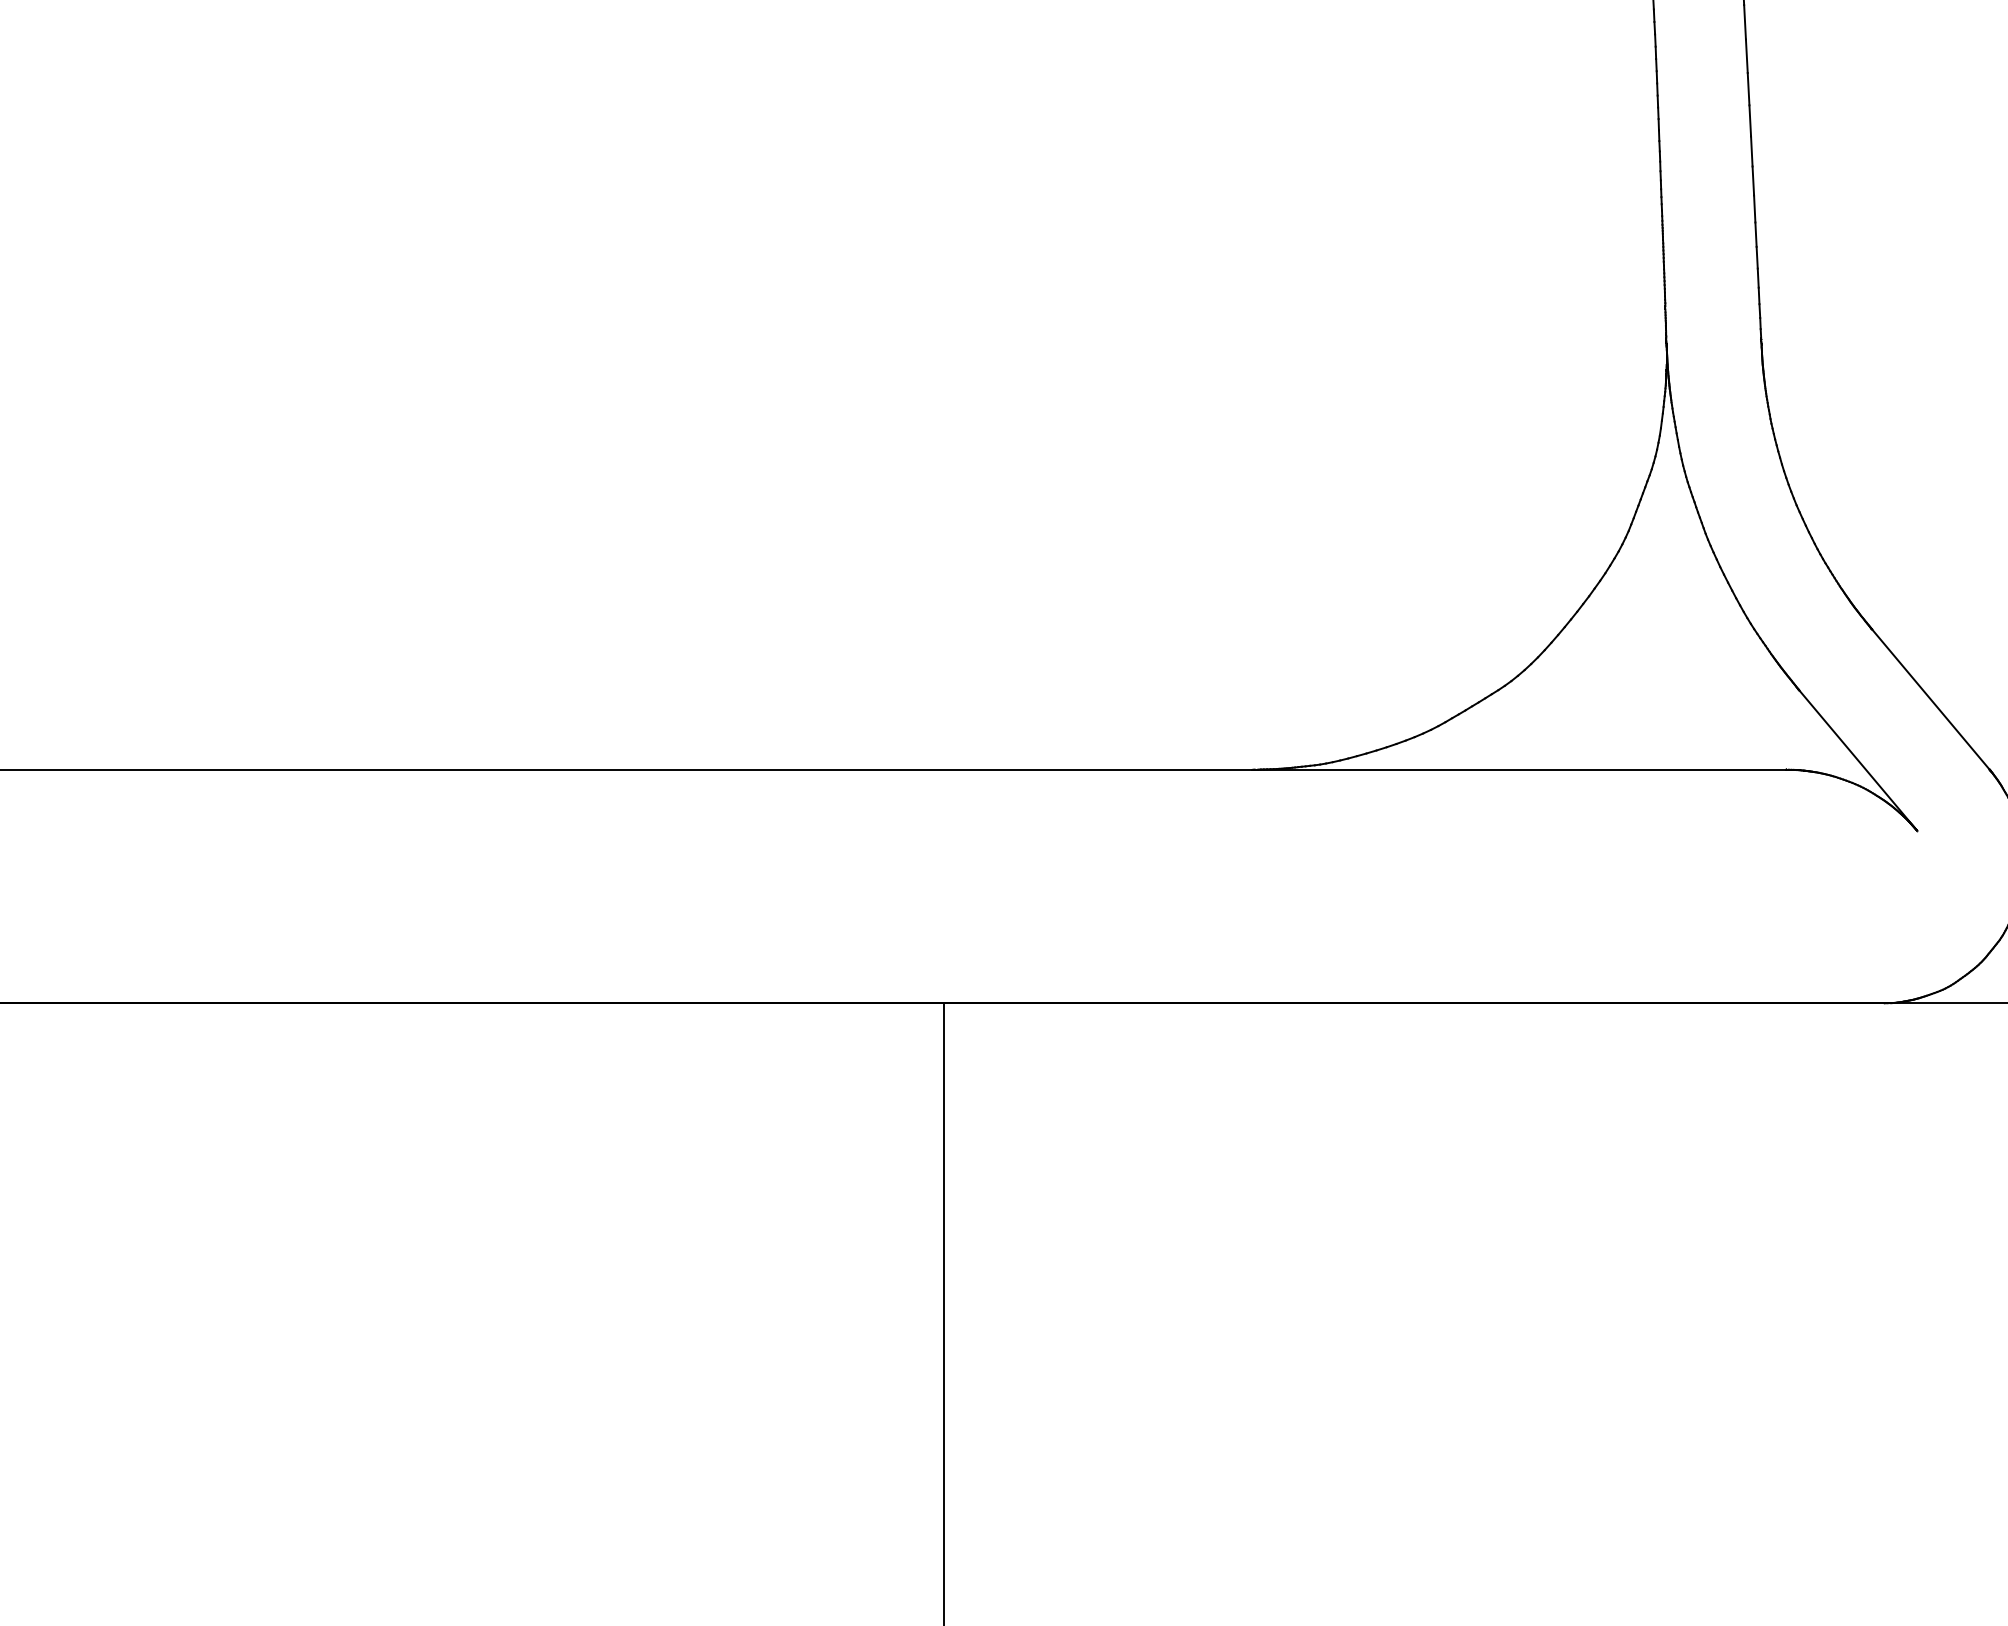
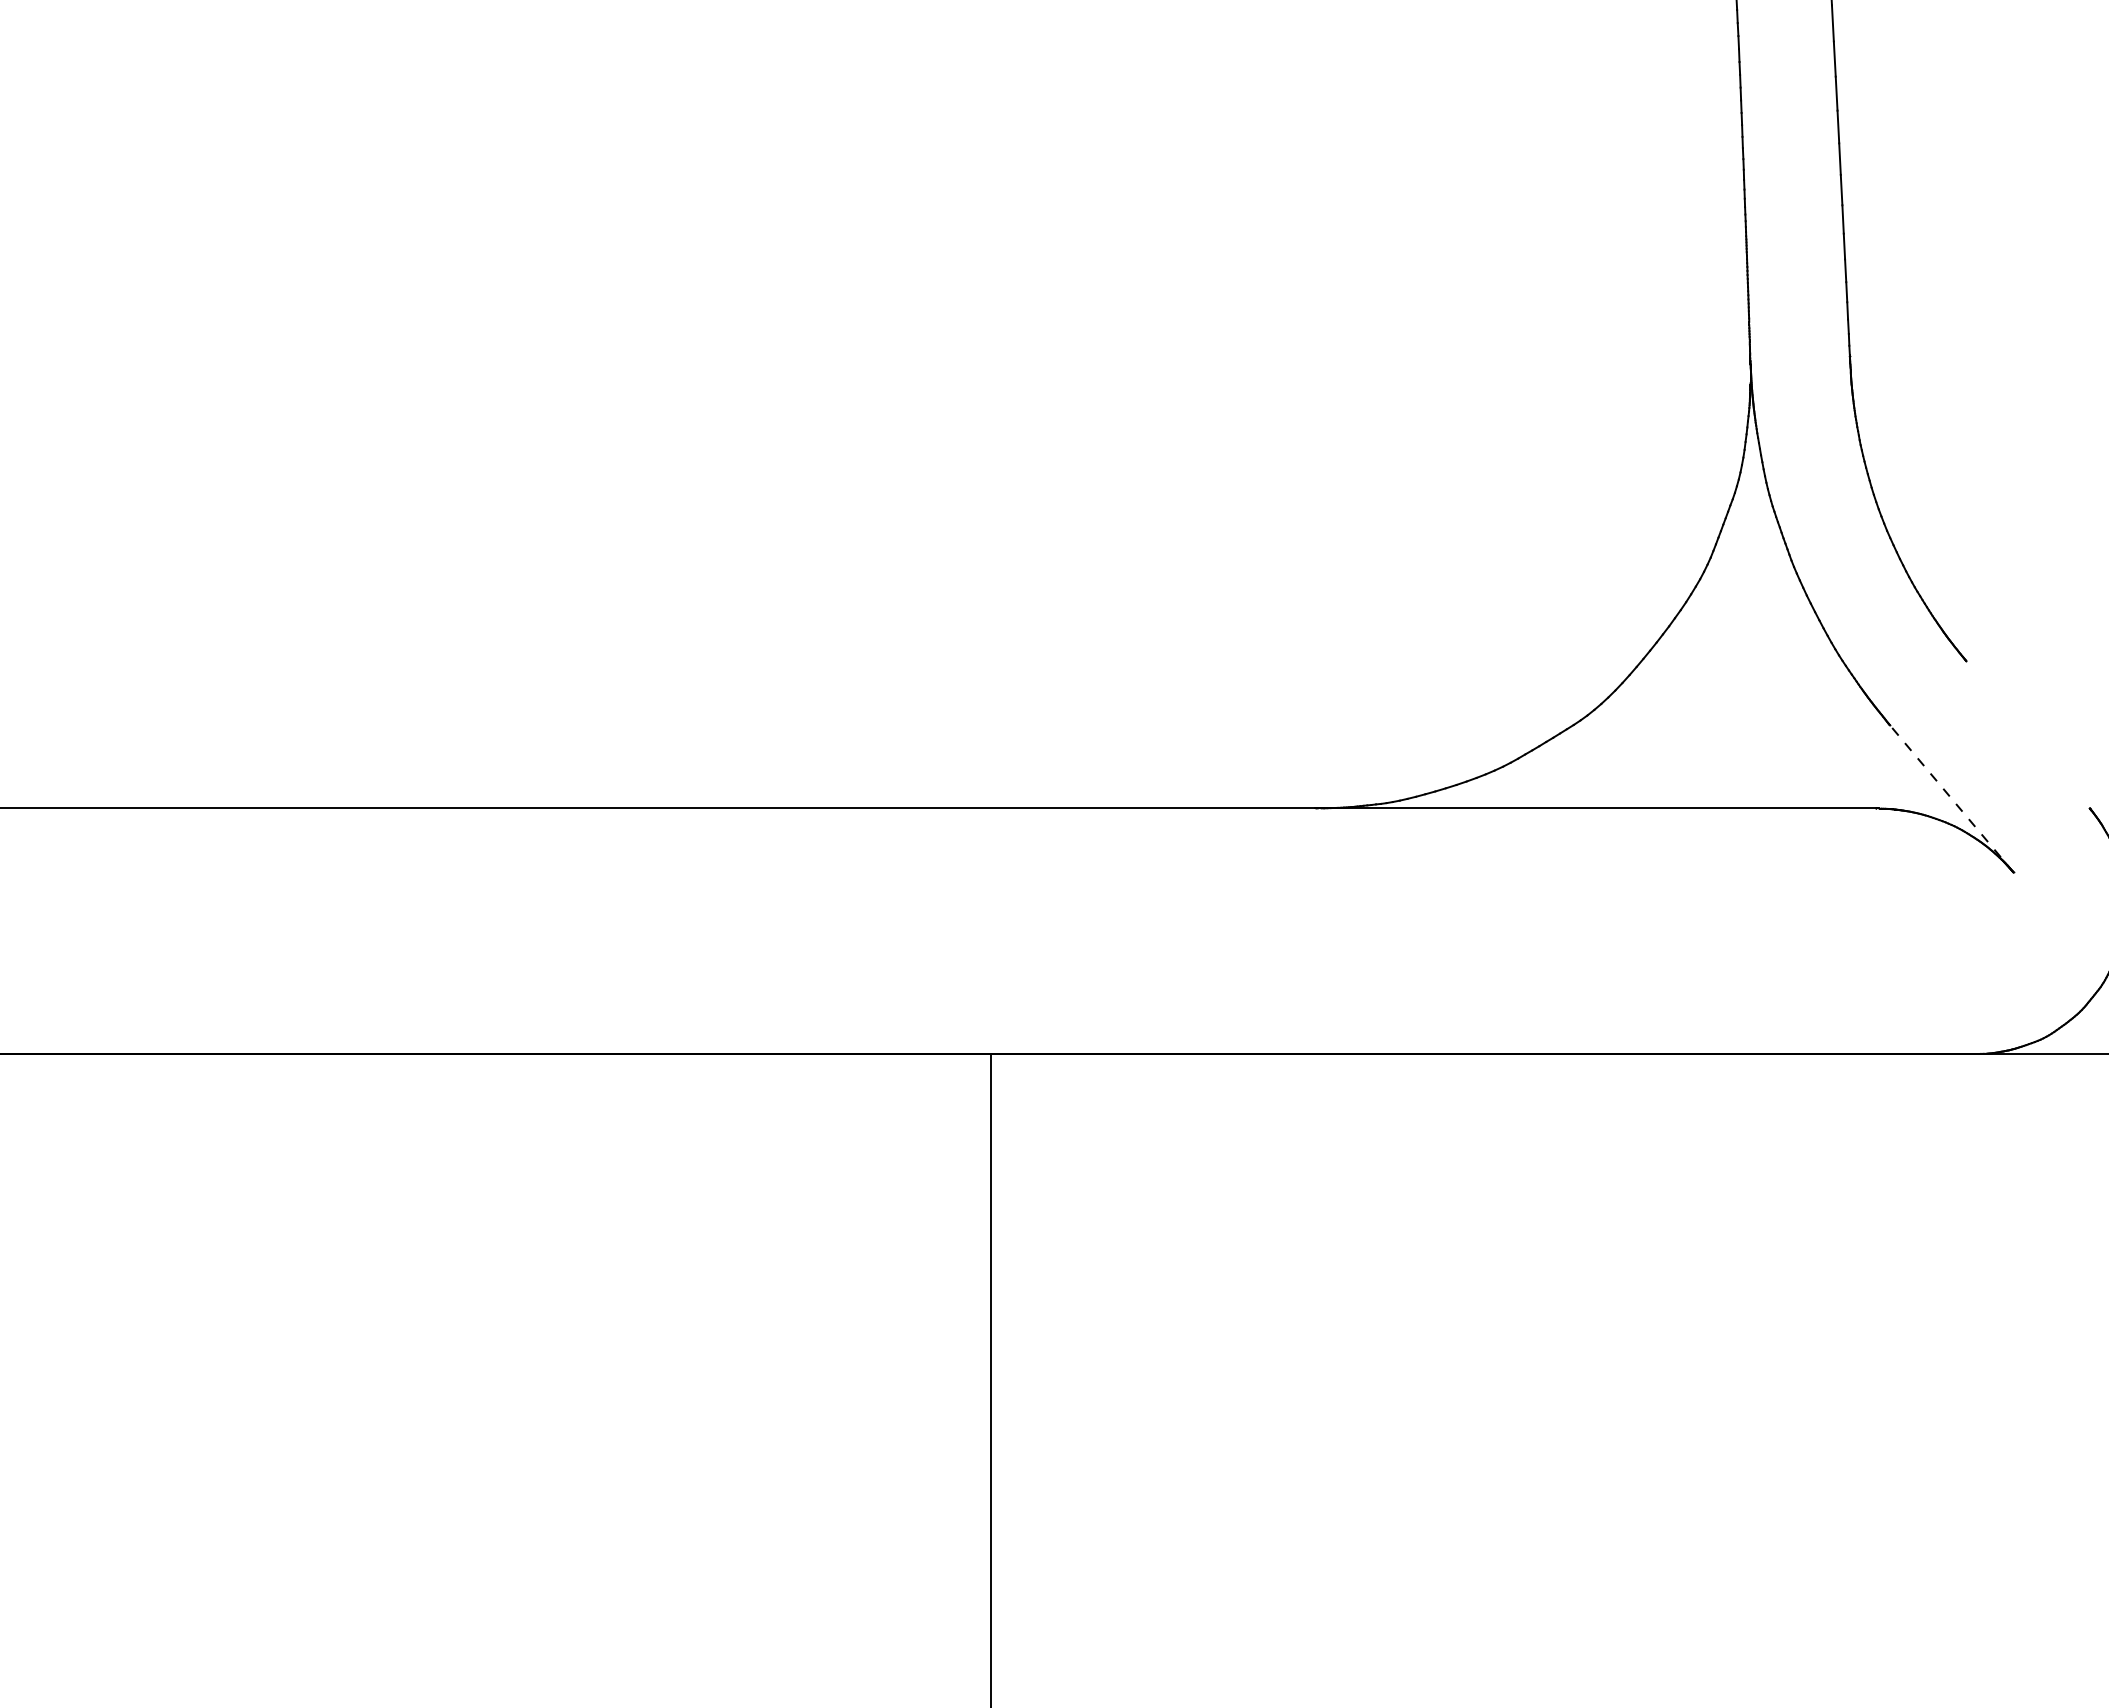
line: (1930, 699) -> (2027, 734), removed
line: (1857, 760) -> (1951, 798), solid -> dashed

